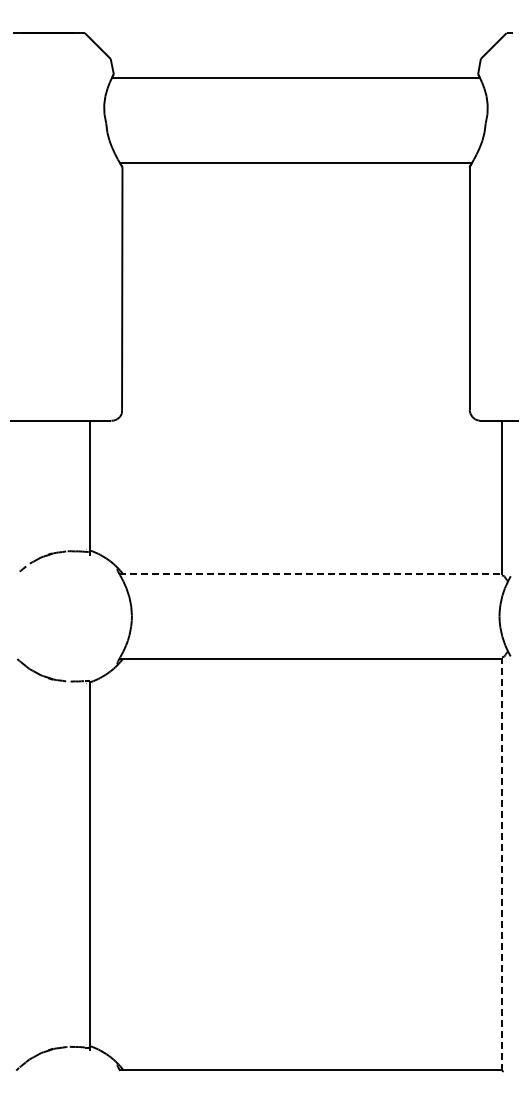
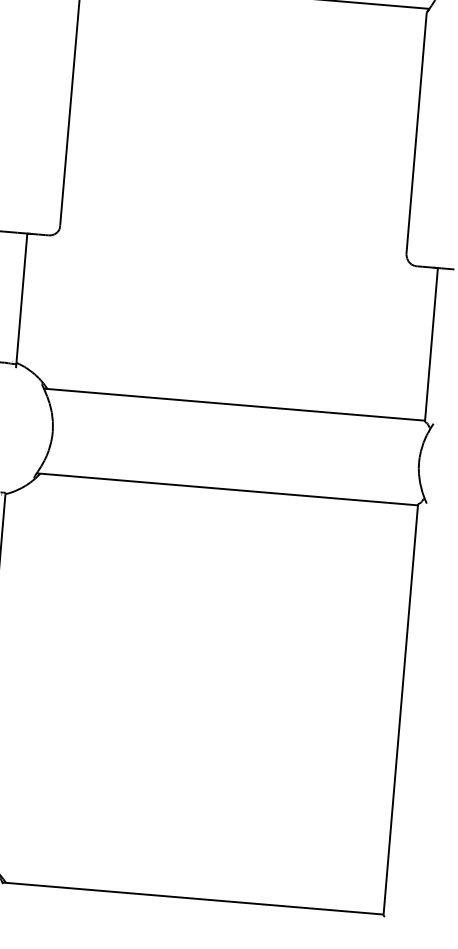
line: (311, 573) -> (235, 404), dashed -> solid
line: (501, 864) -> (400, 710), dashed -> solid

